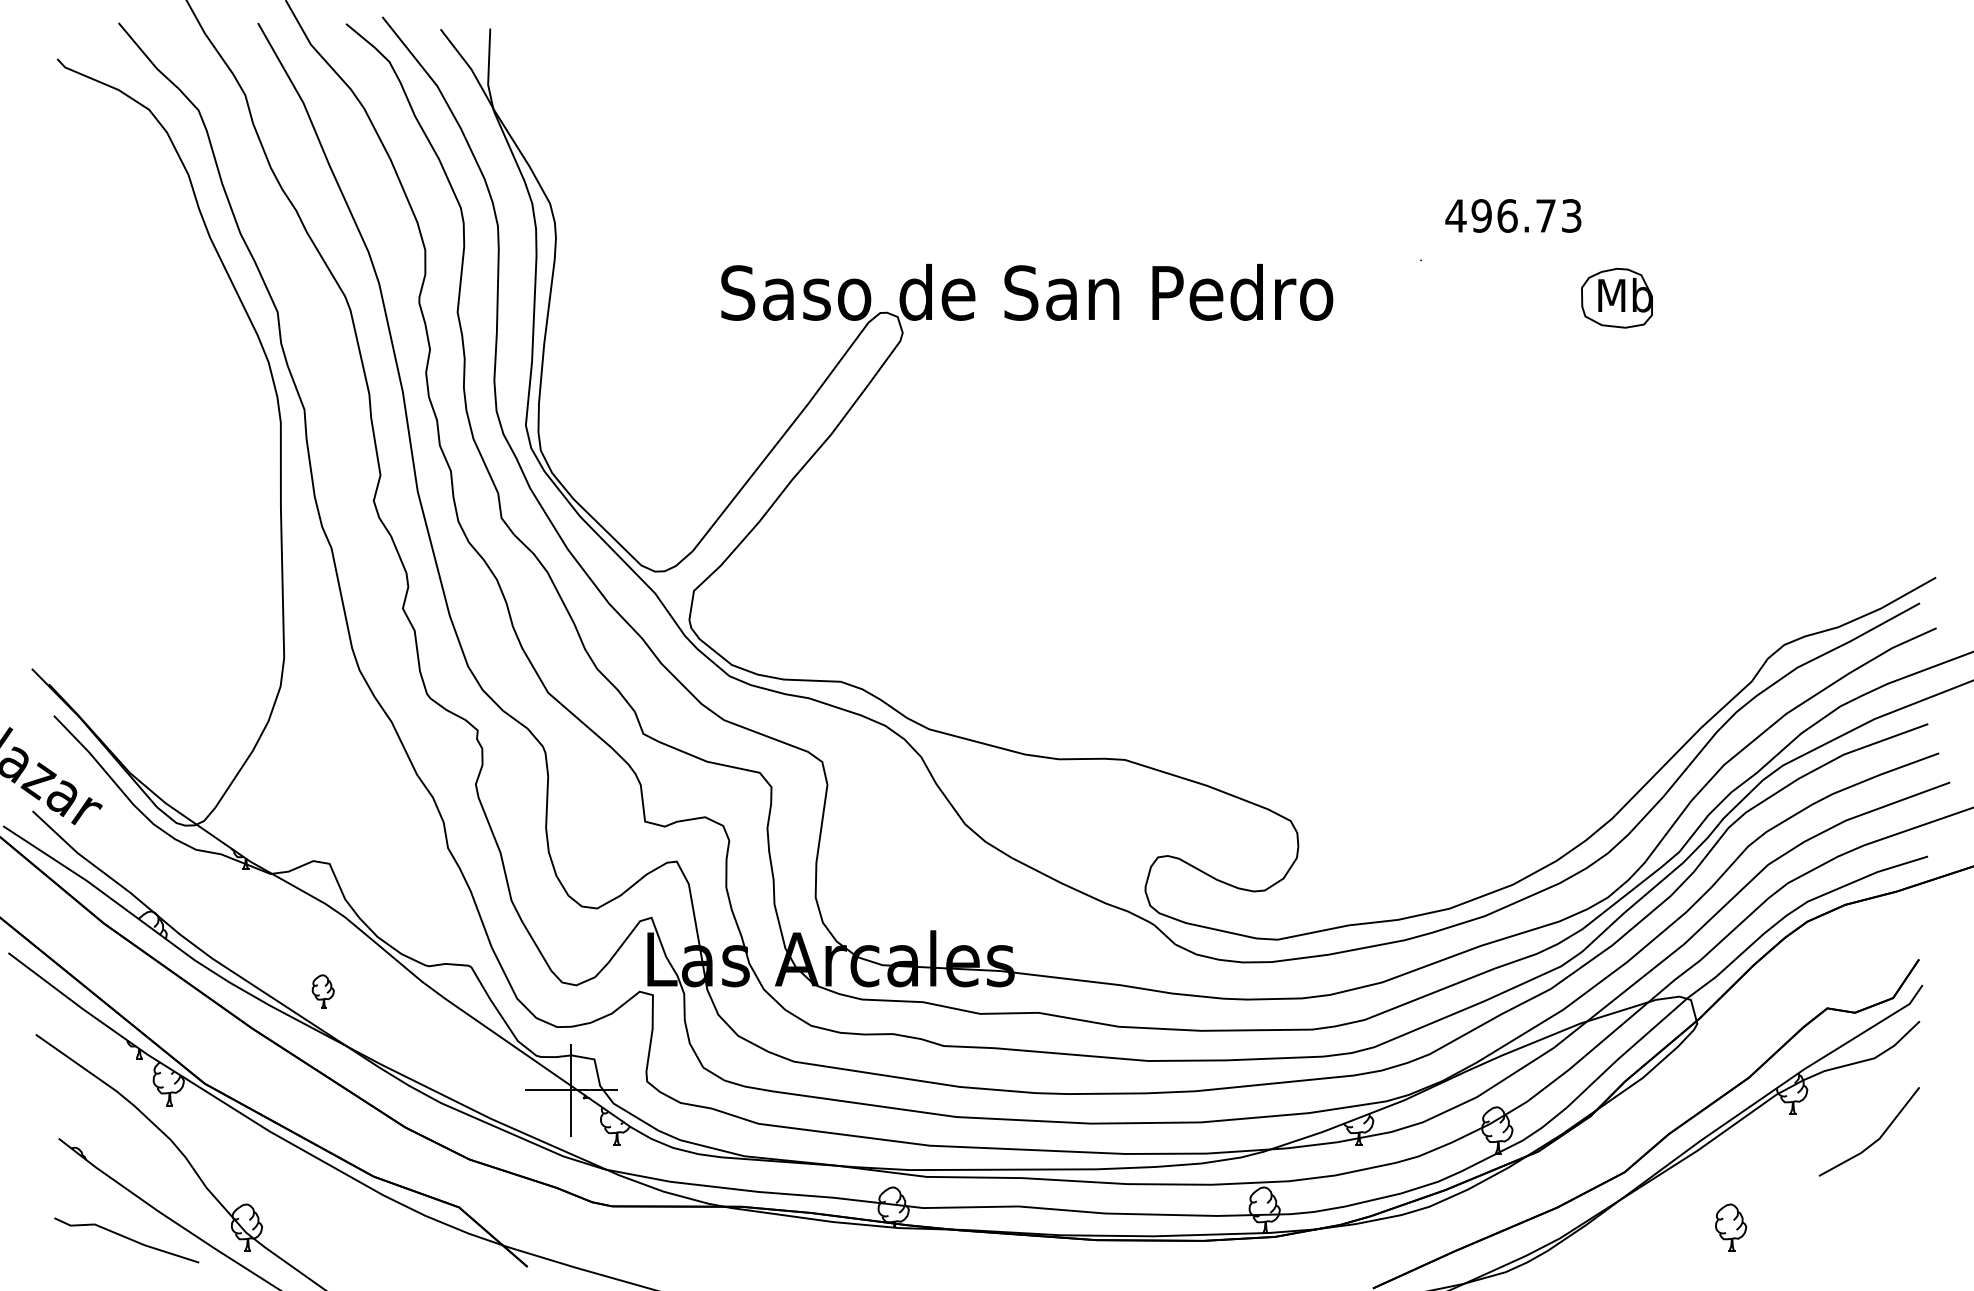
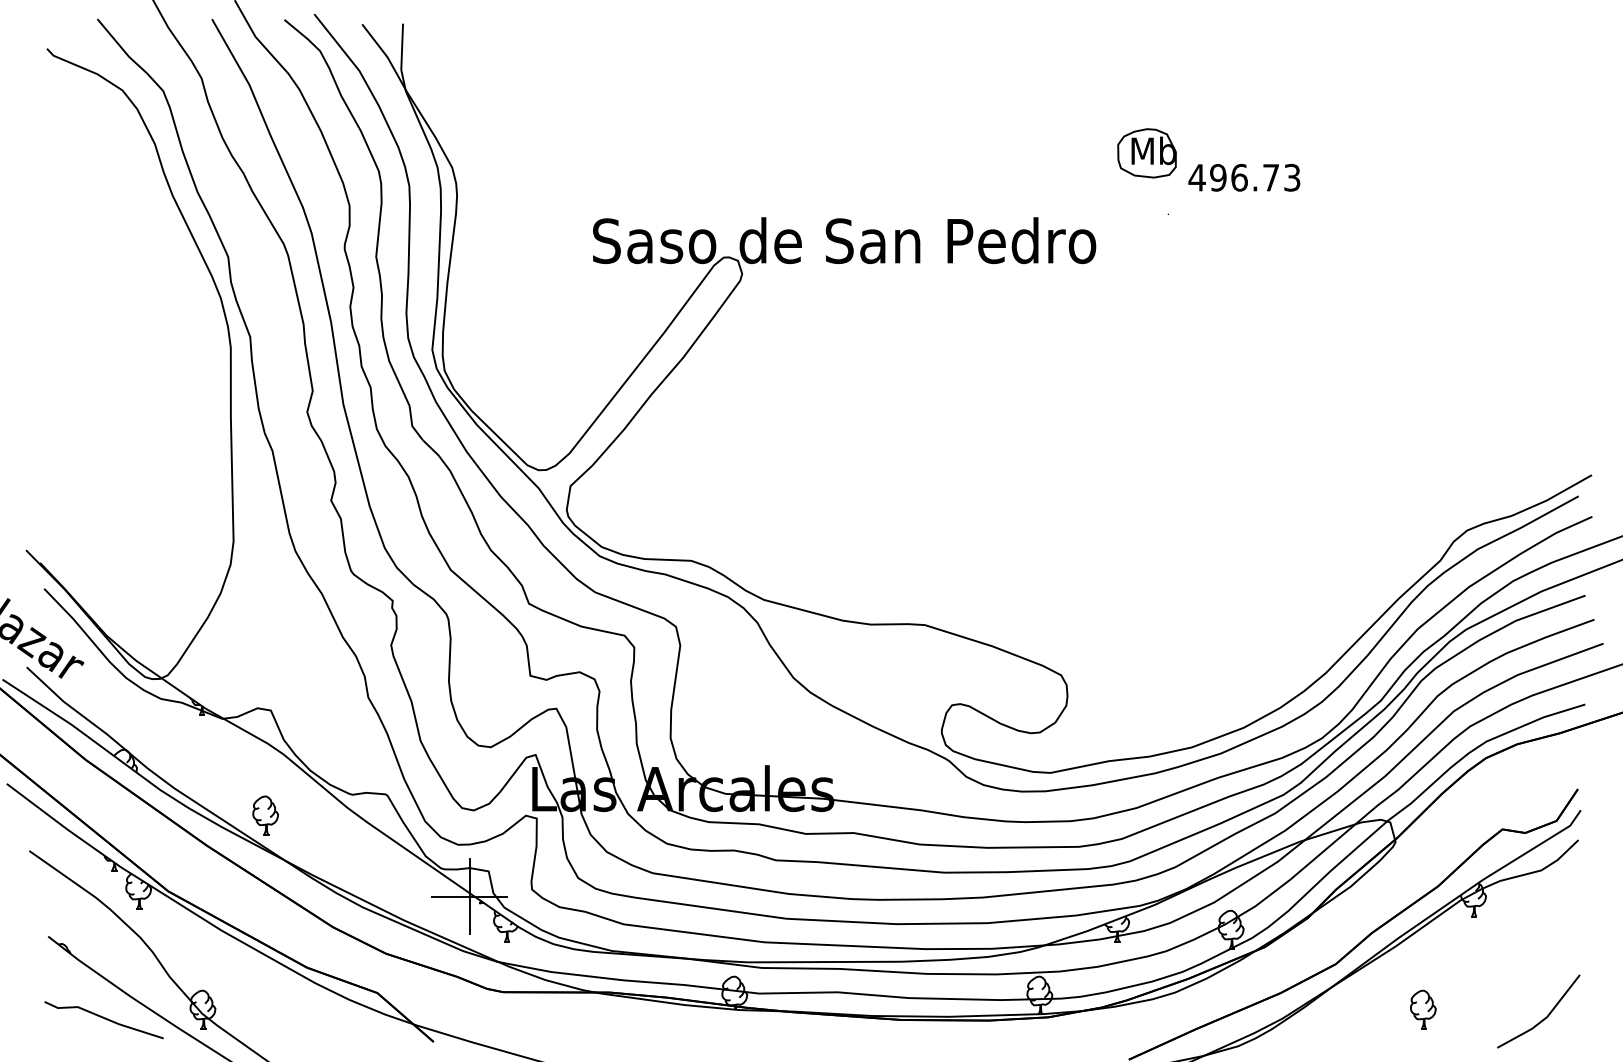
part: (1616, 297) -> (1146, 152), moved
part: (323, 991) -> (265, 815), size x1.43
line: (1876, 1139) -> (1544, 1017), moved

